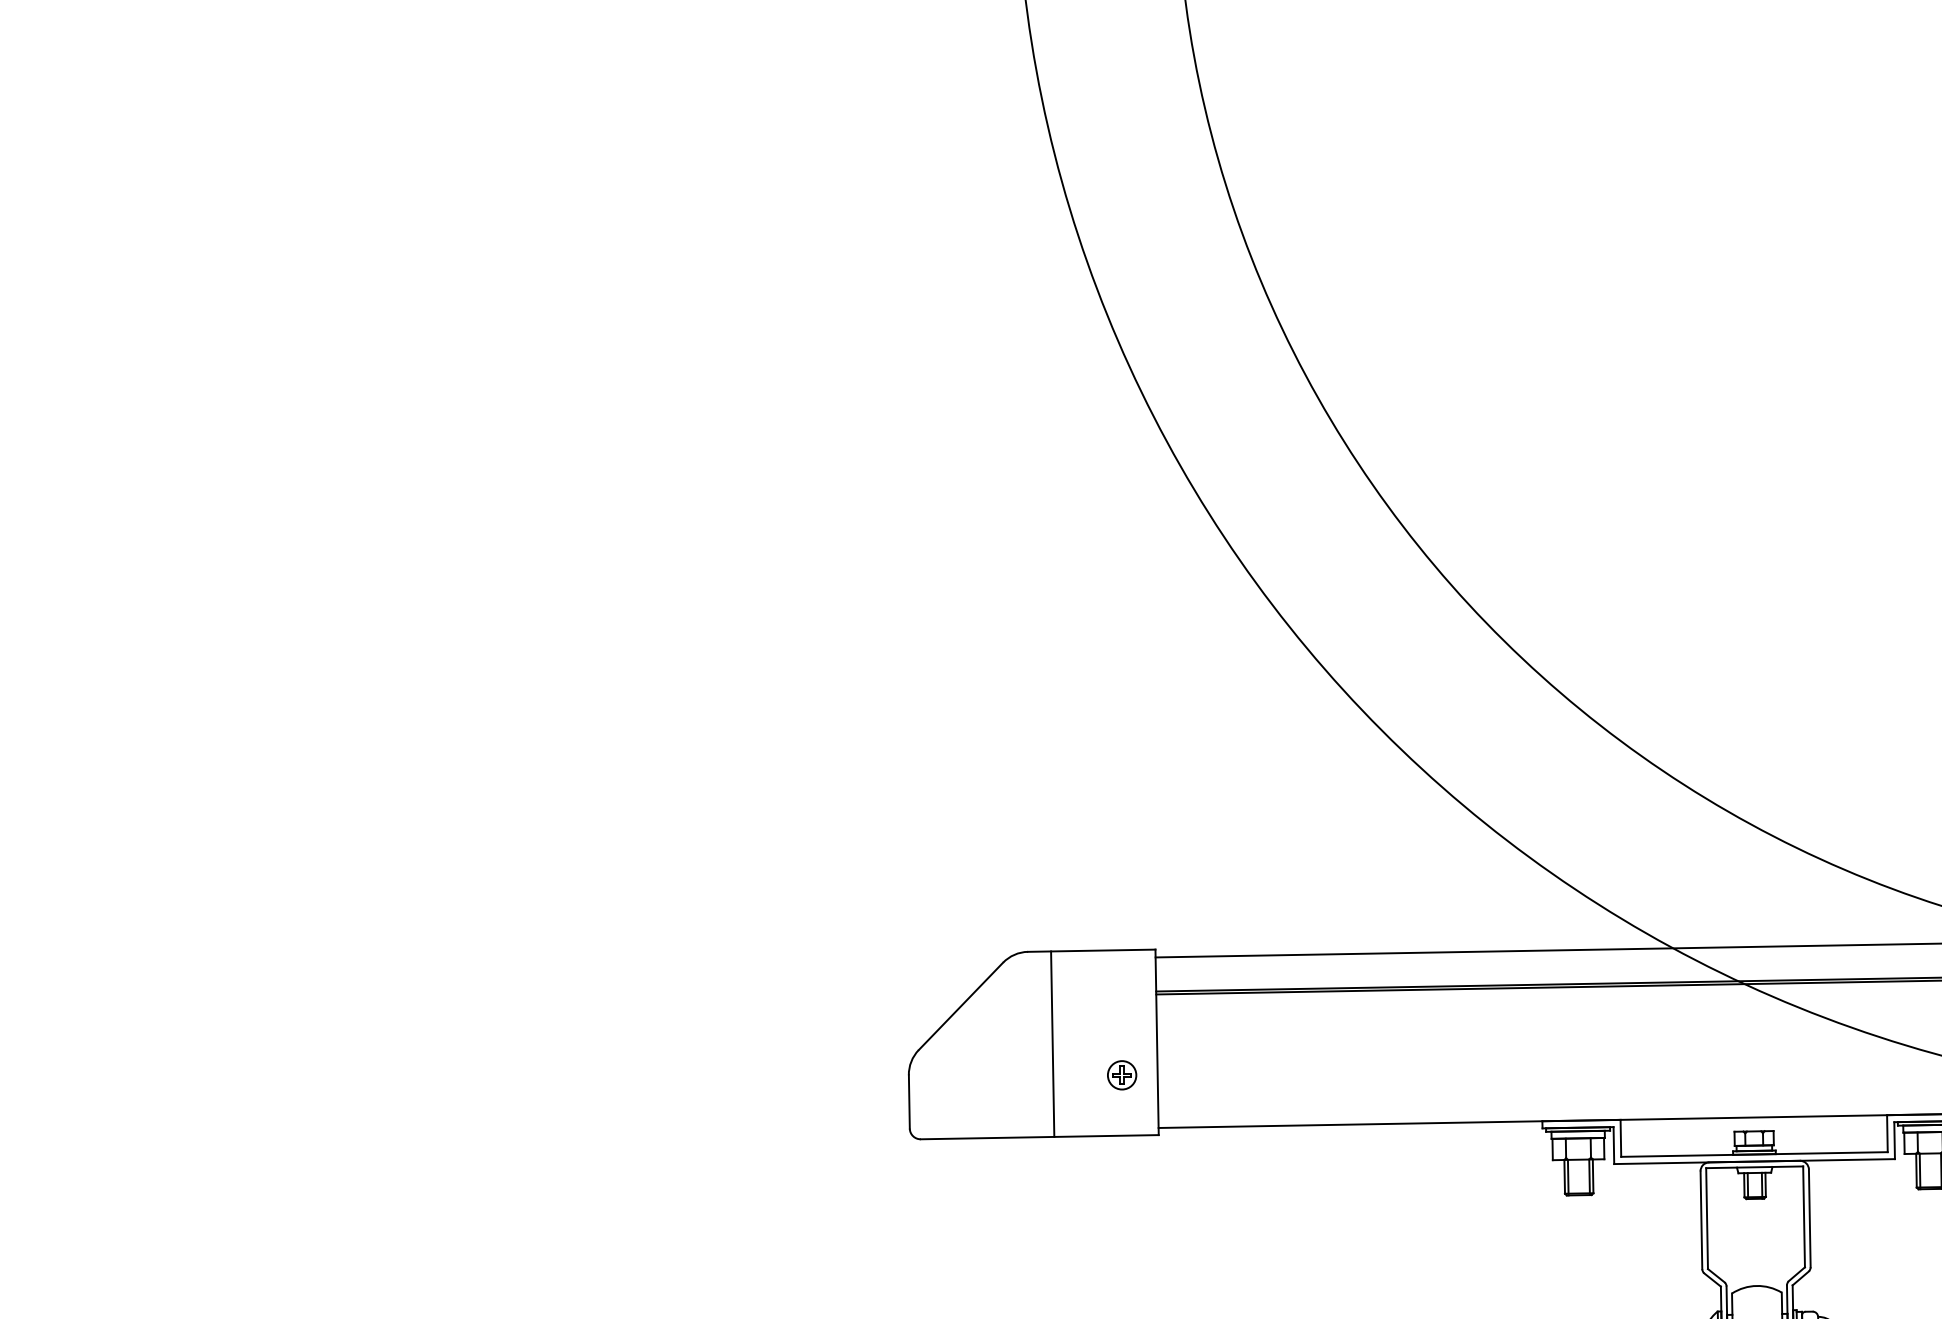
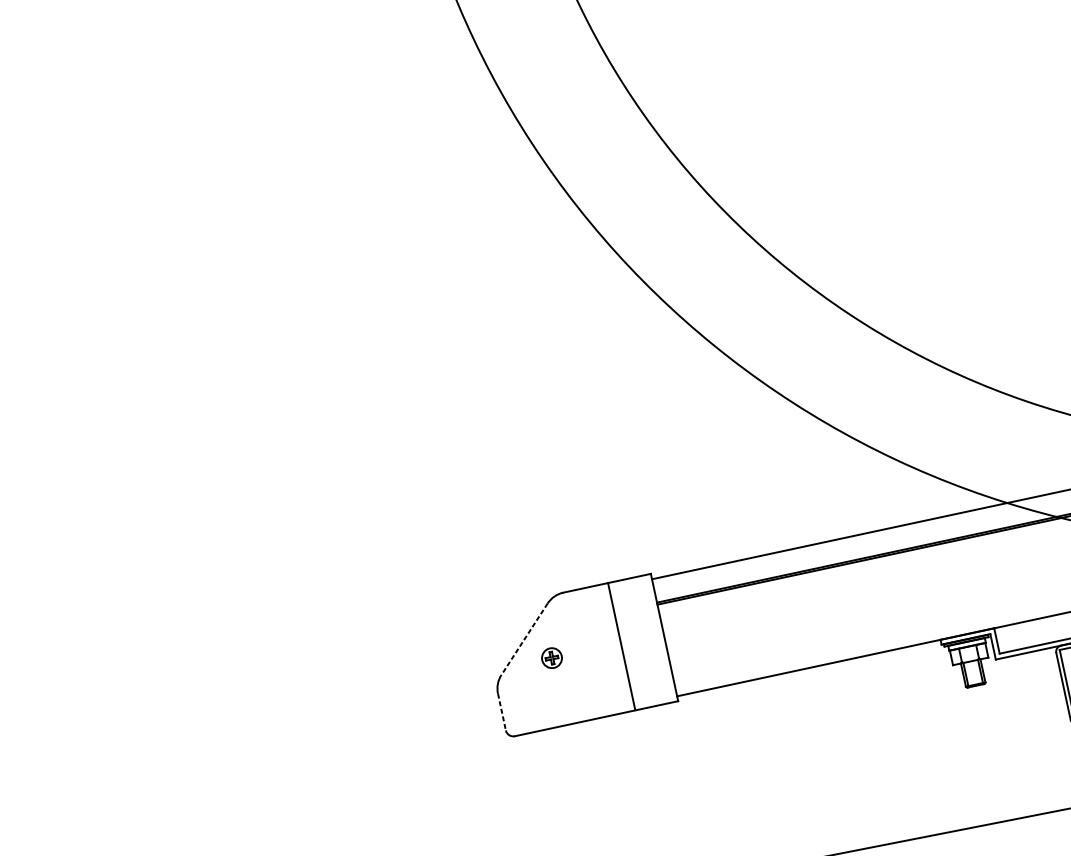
line: (960, 1006) -> (524, 639), solid -> dashed
line: (1052, 1043) -> (621, 646), moved
part: (1122, 1075) -> (552, 658), moved
line: (909, 1101) -> (501, 711), solid -> dashed

